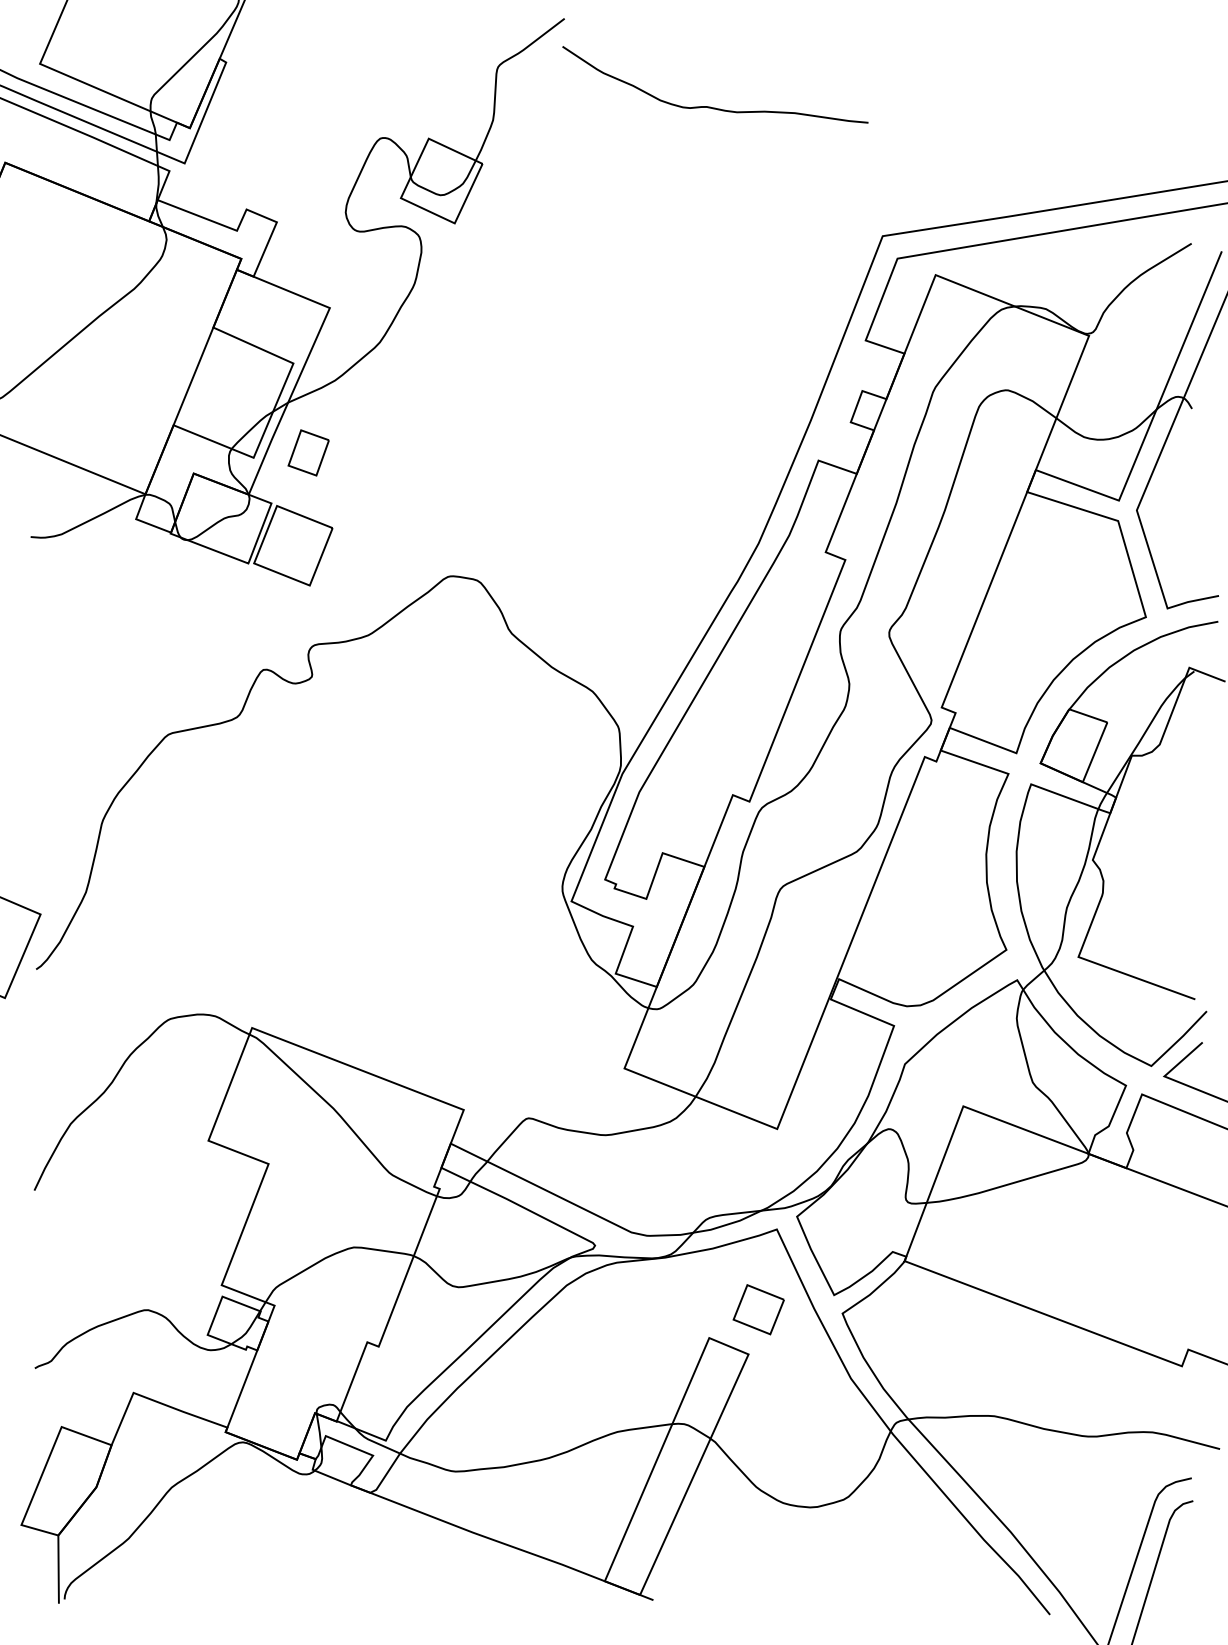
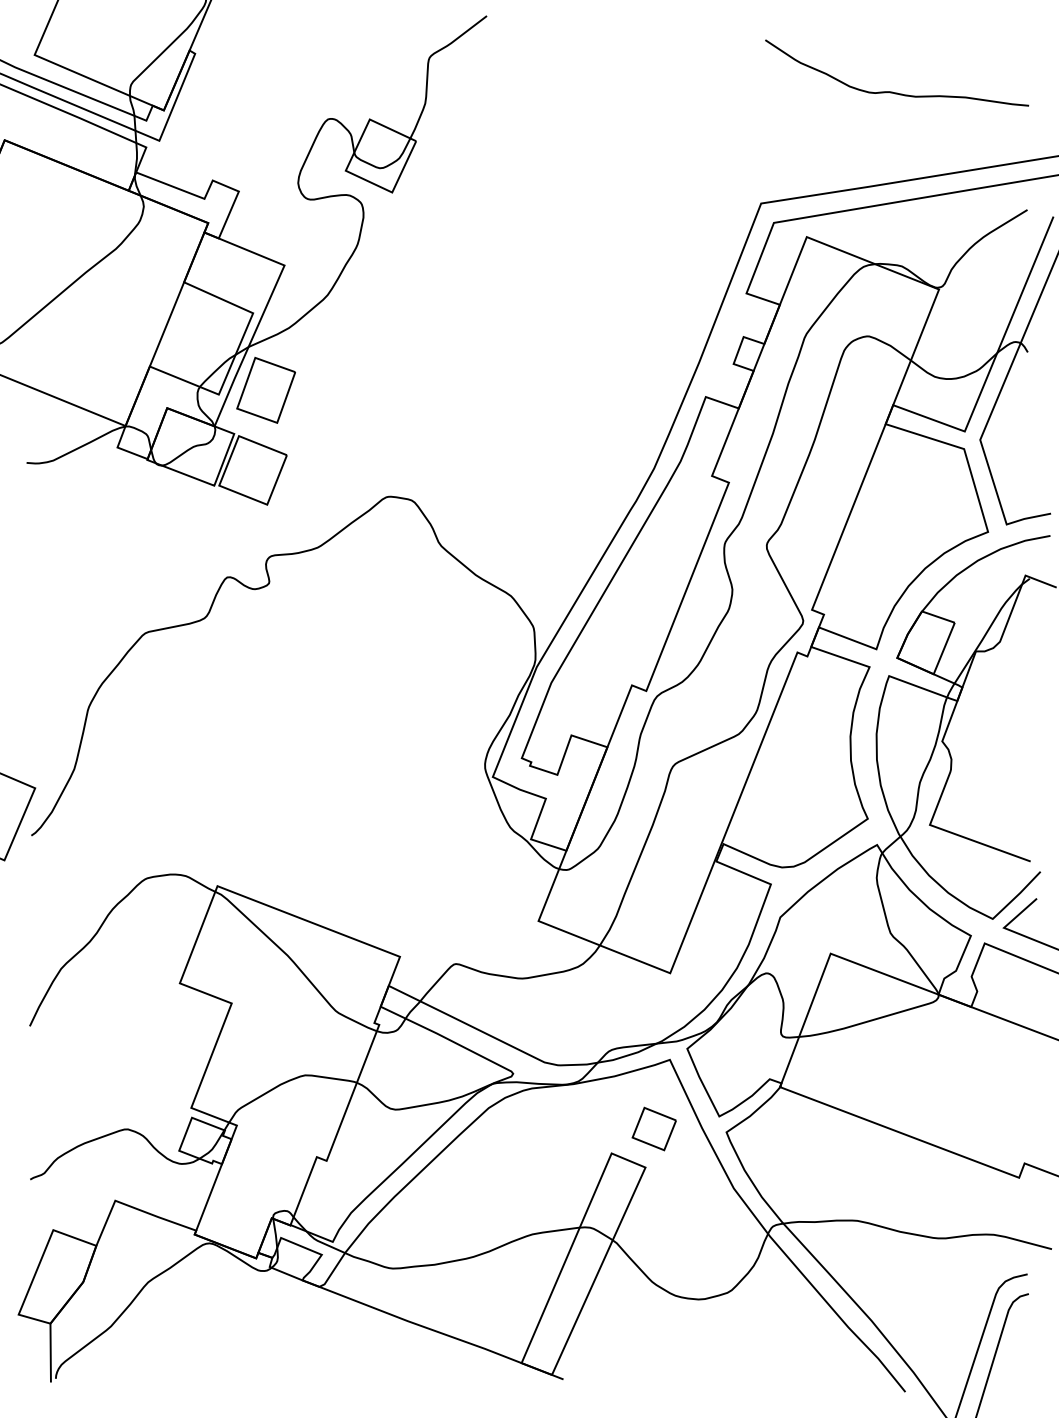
curve: (710, 106) -> (892, 91), moved
part: (308, 452) -> (266, 390), size x1.67

